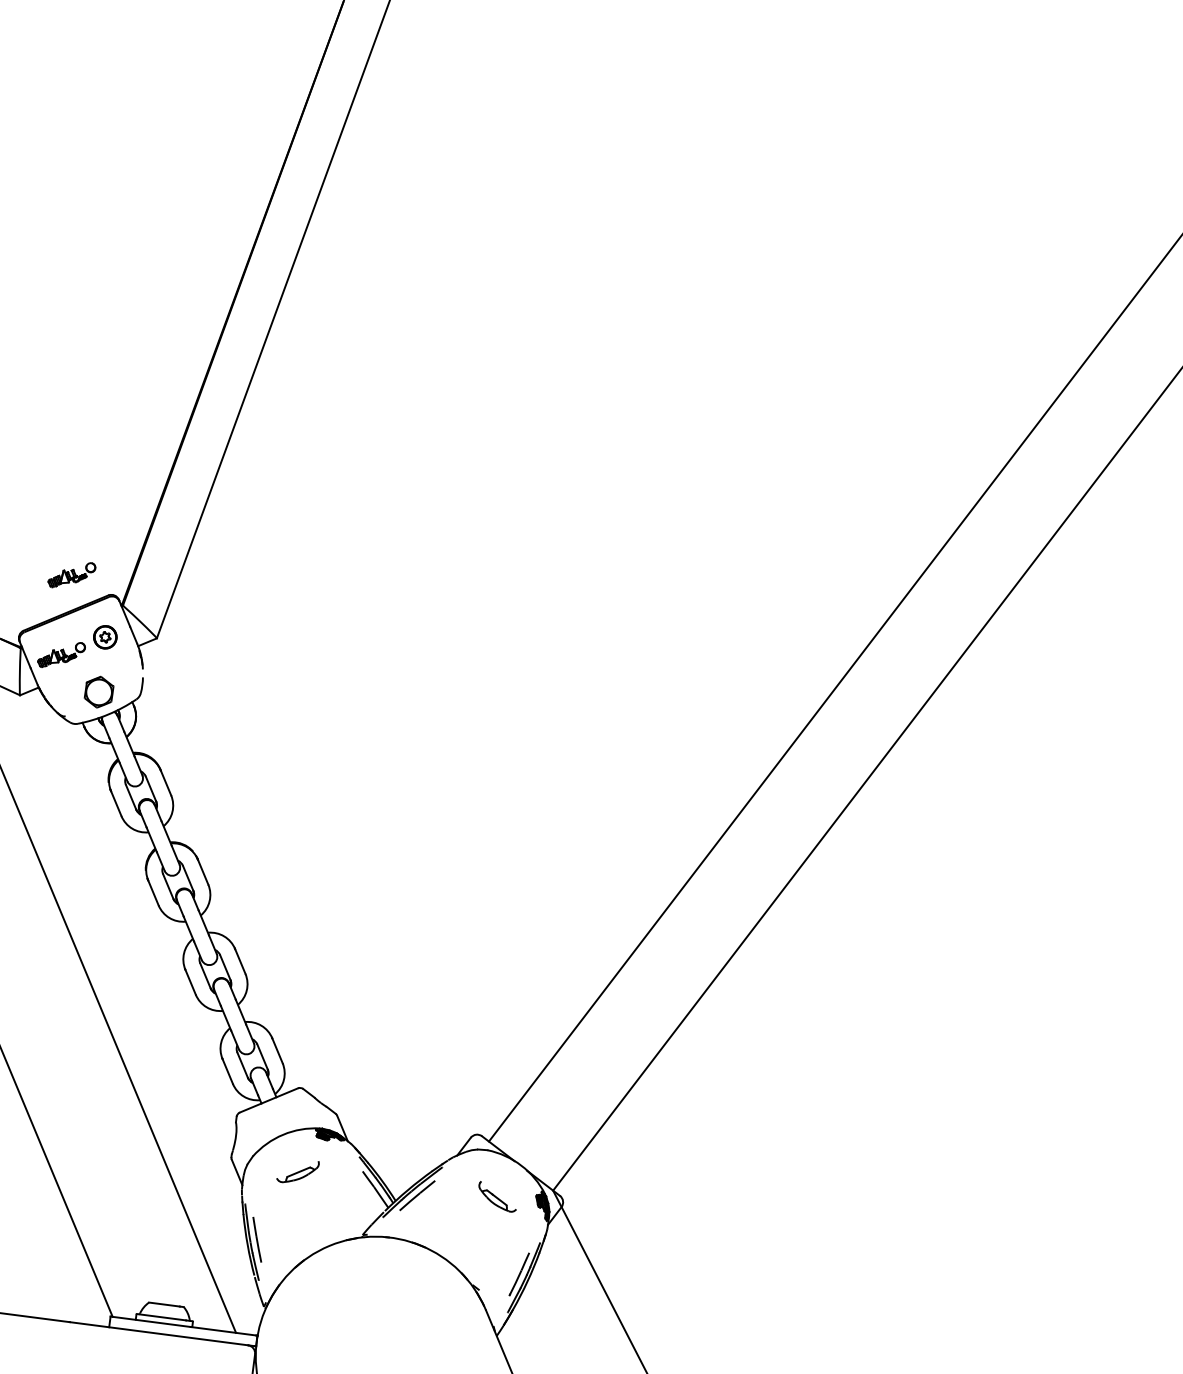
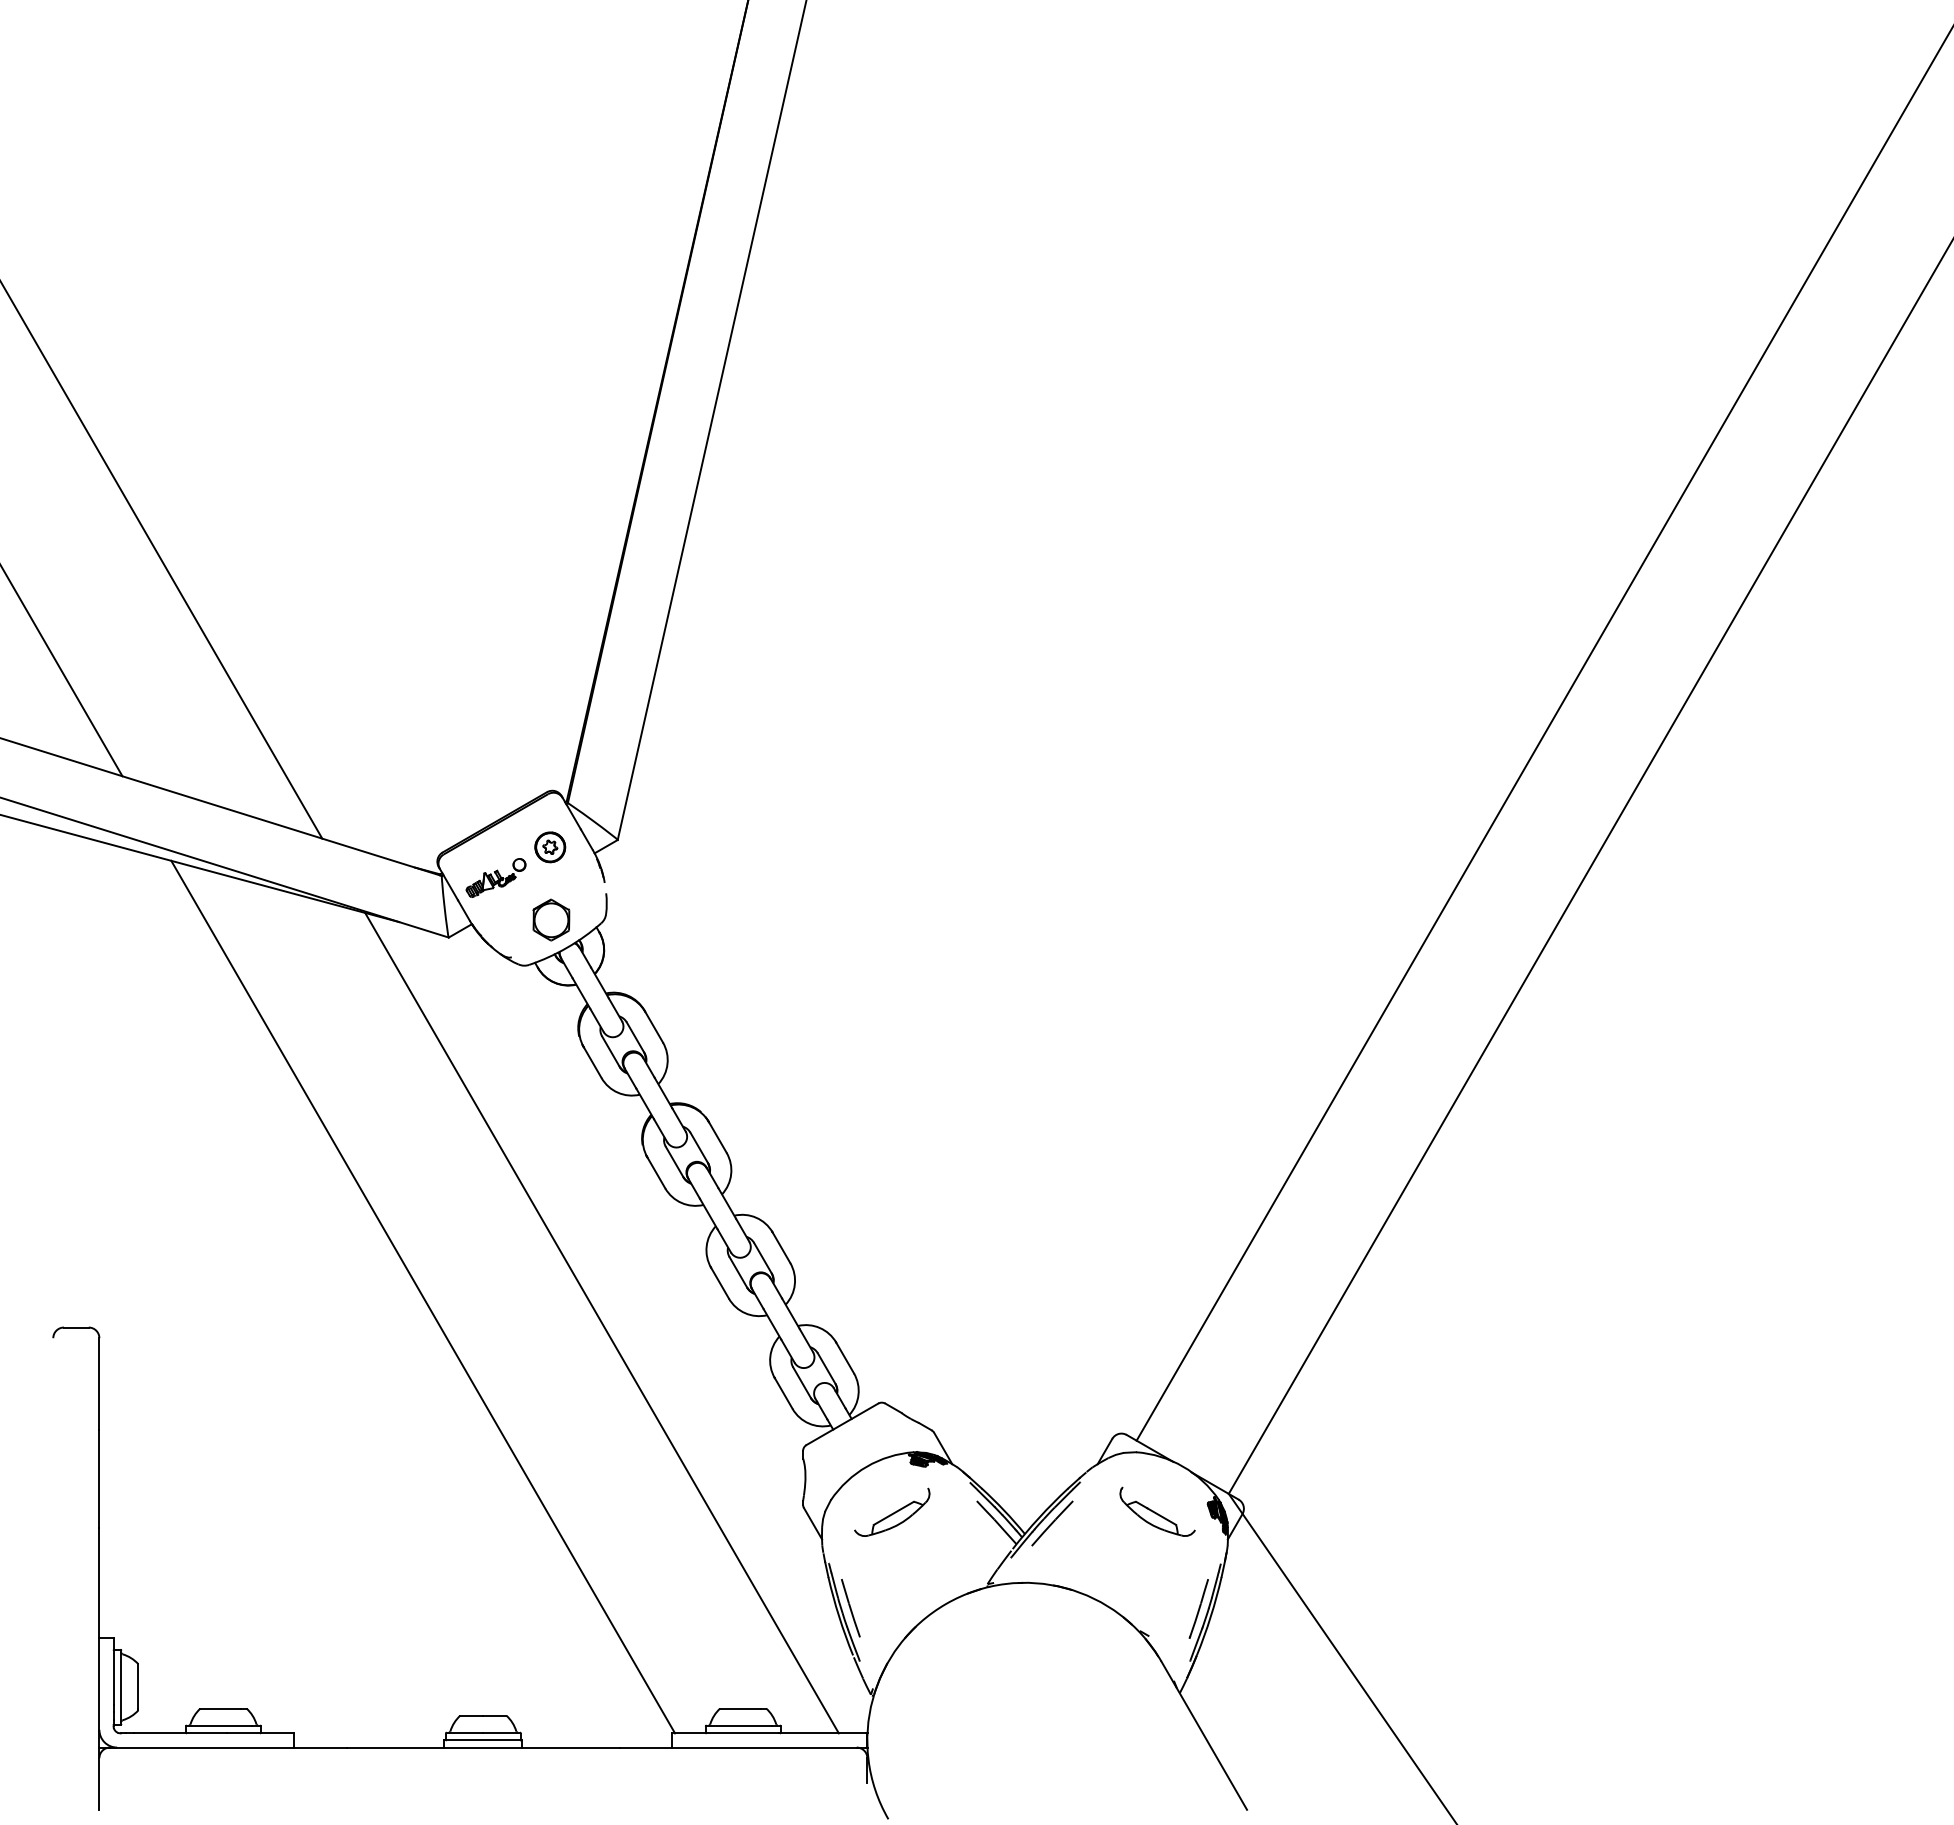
part: (71, 574) -> (495, 771), removed
part: (298, 1171) -> (892, 1511), size x1.43
part: (497, 1196) -> (1157, 1511), size x1.43

